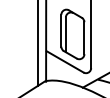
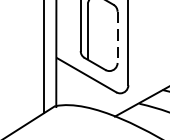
line: (84, 38) -> (117, 37), solid -> dashed

